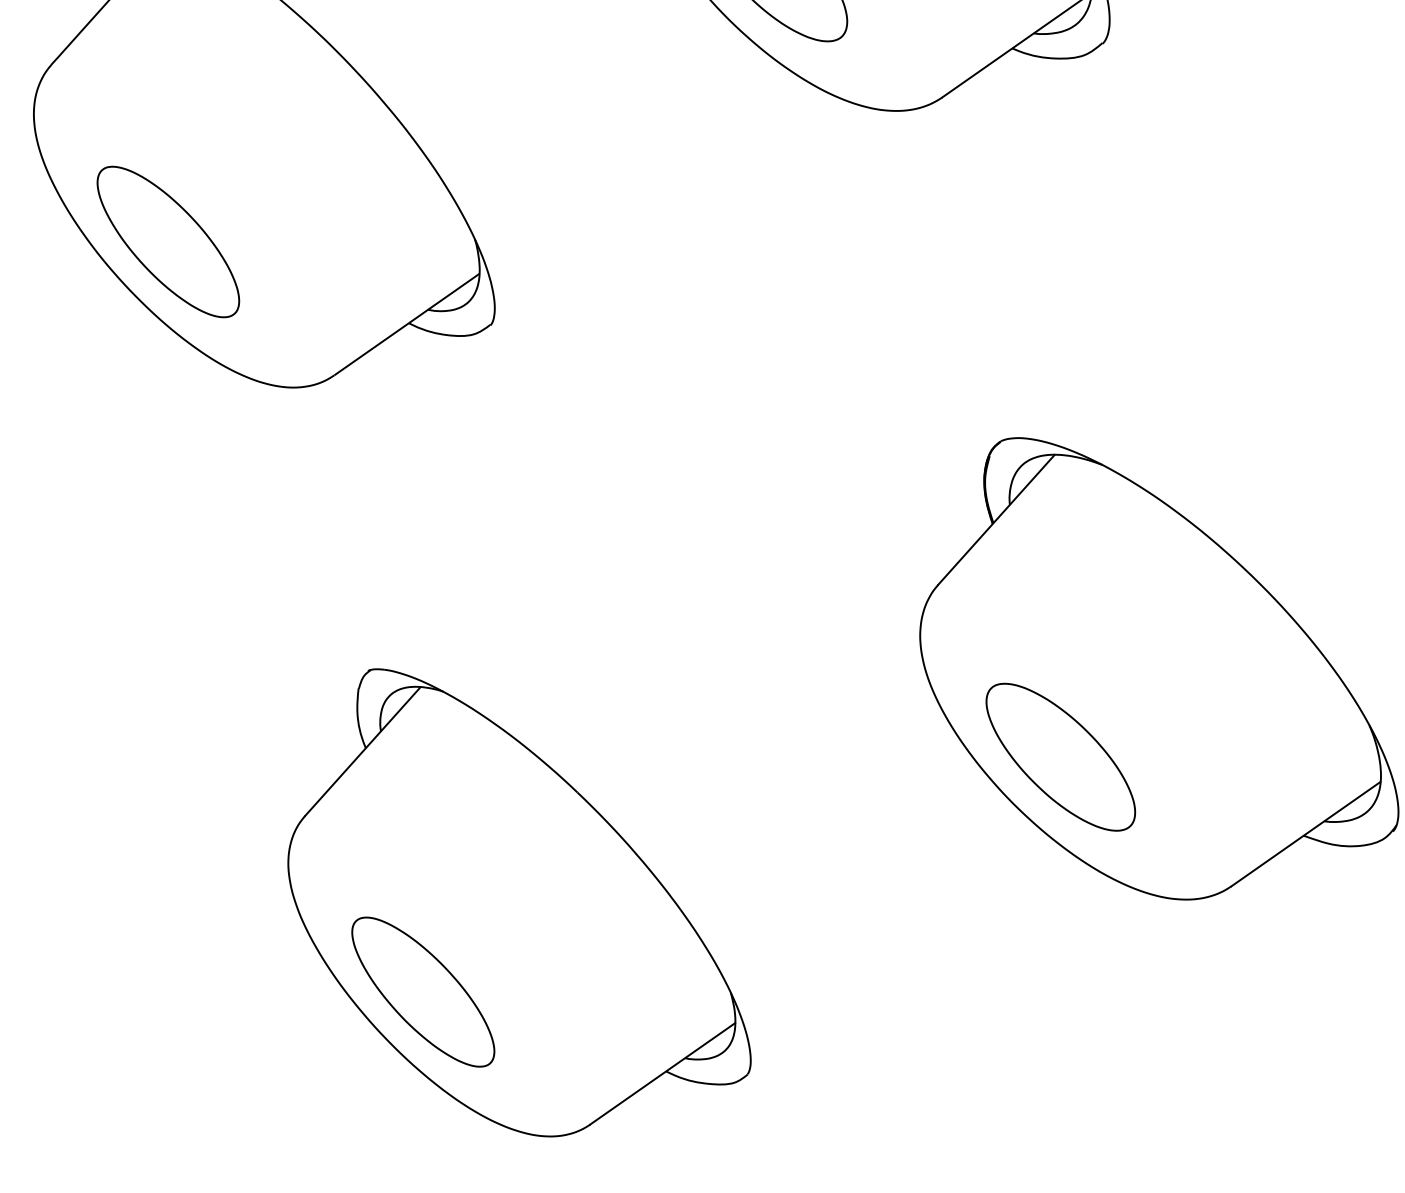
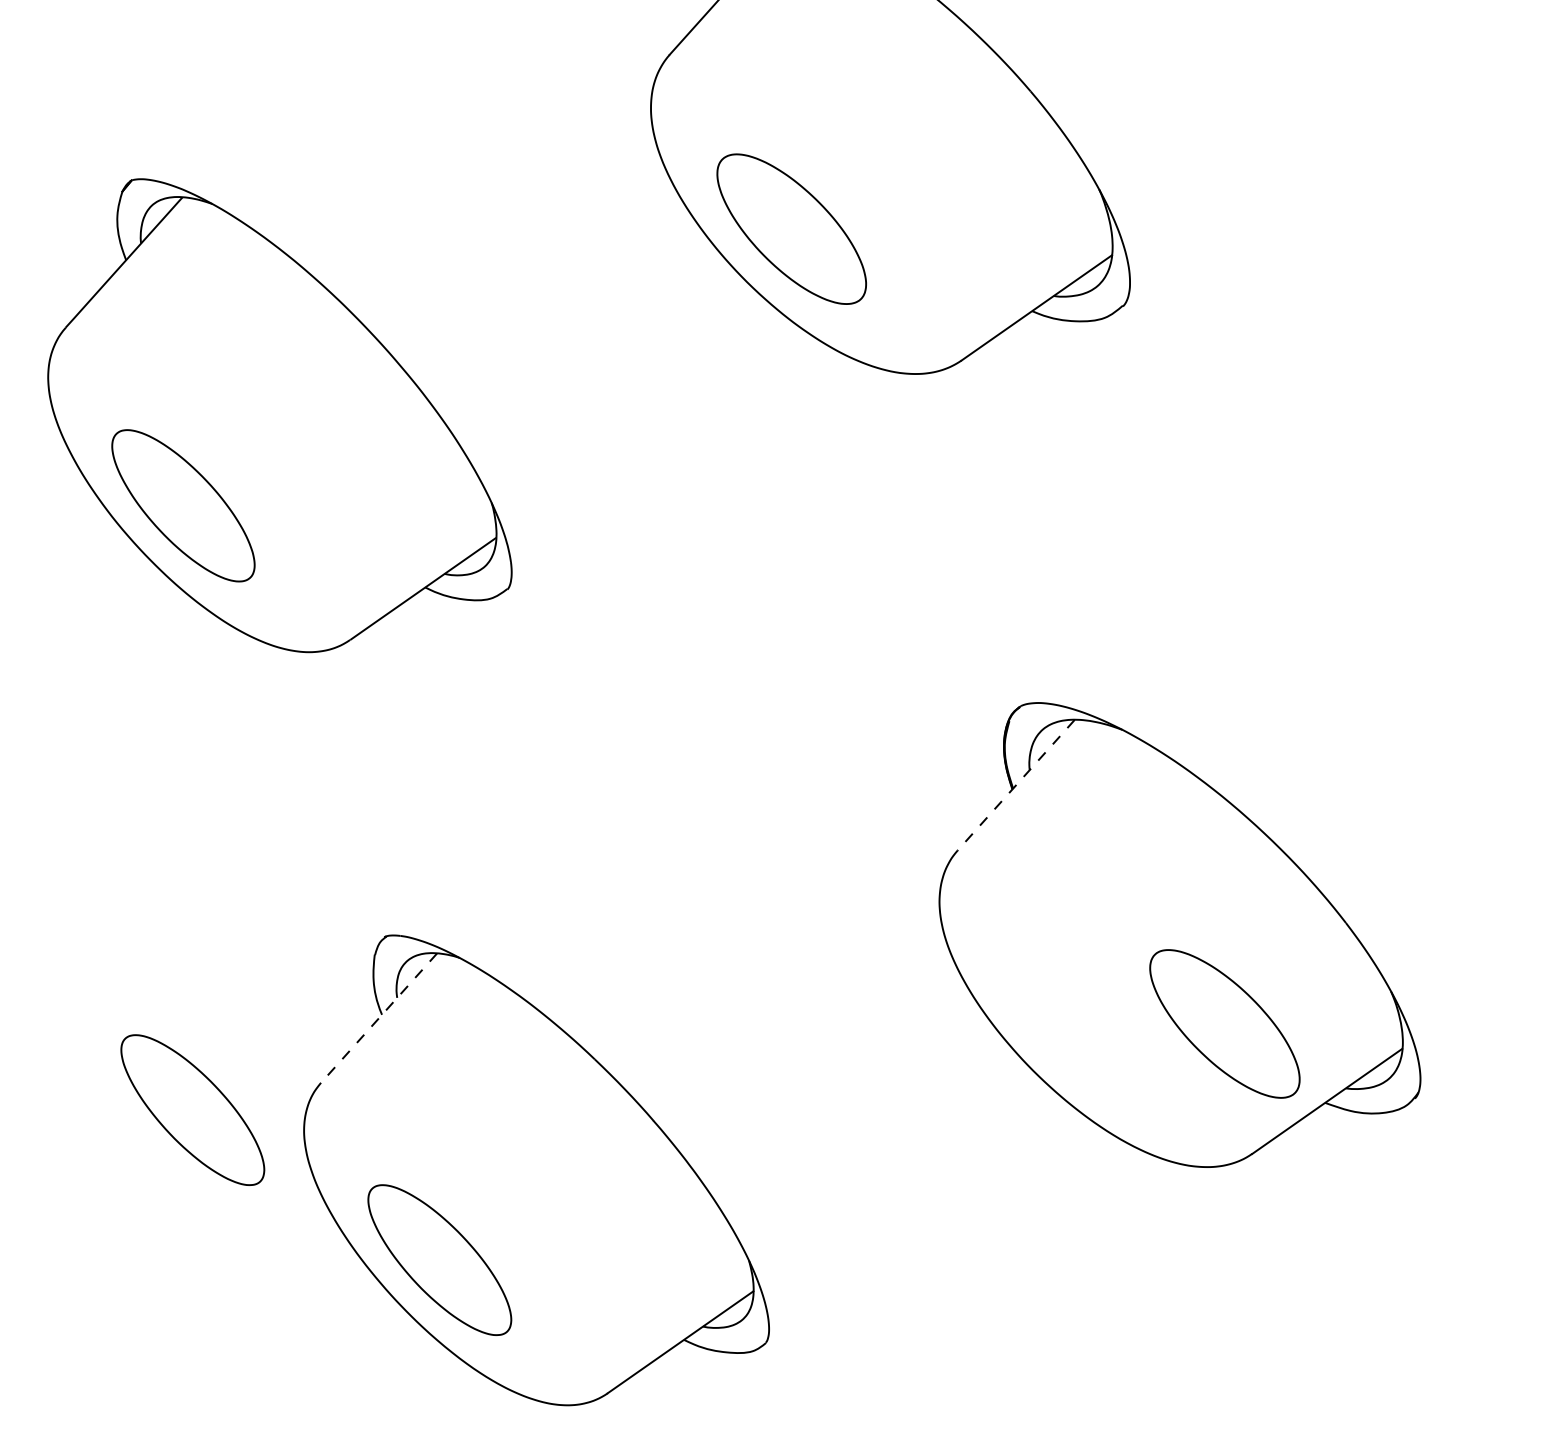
line: (996, 520) -> (1016, 785), solid -> dashed
line: (363, 751) -> (379, 1018), solid -> dashed
part: (1060, 756) -> (1224, 1023), moved
part: (177, 842) -> (192, 1109), added

